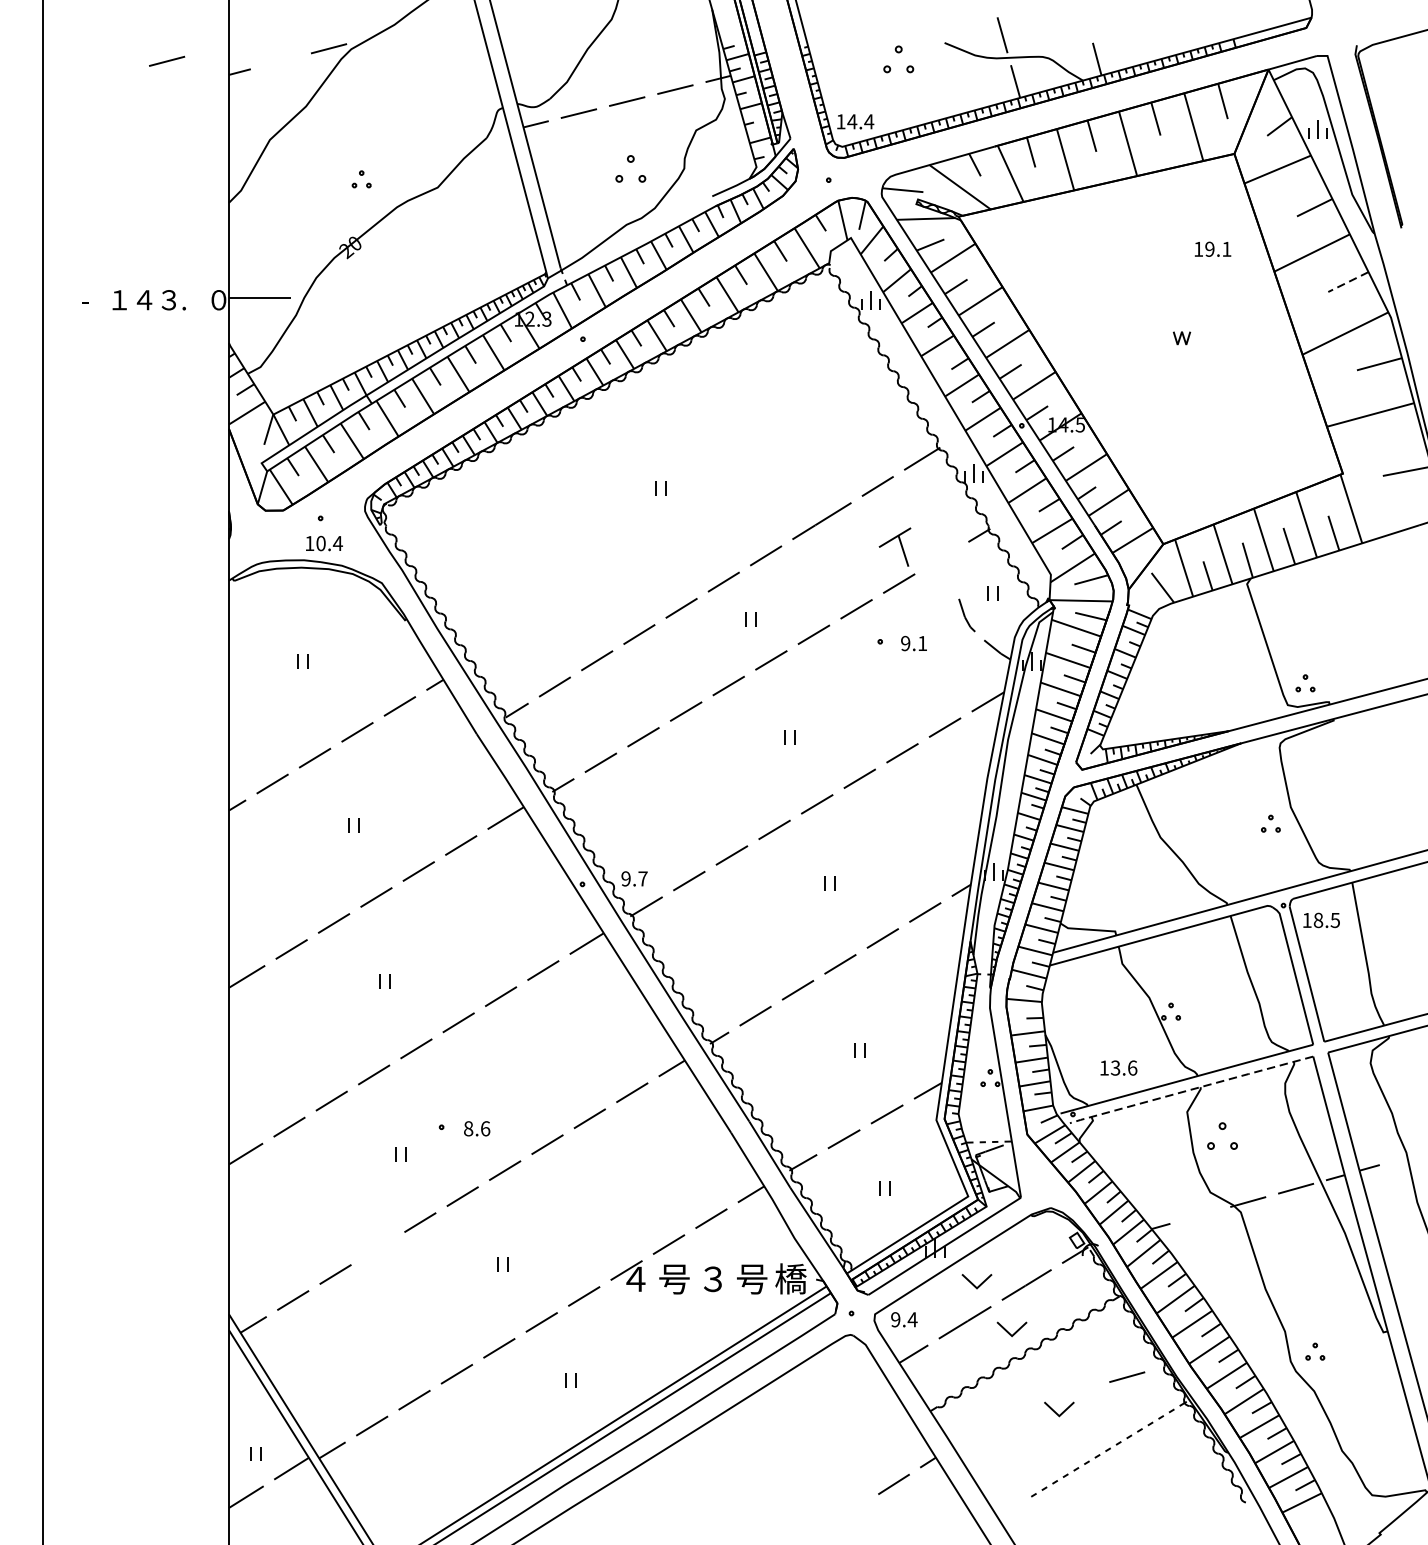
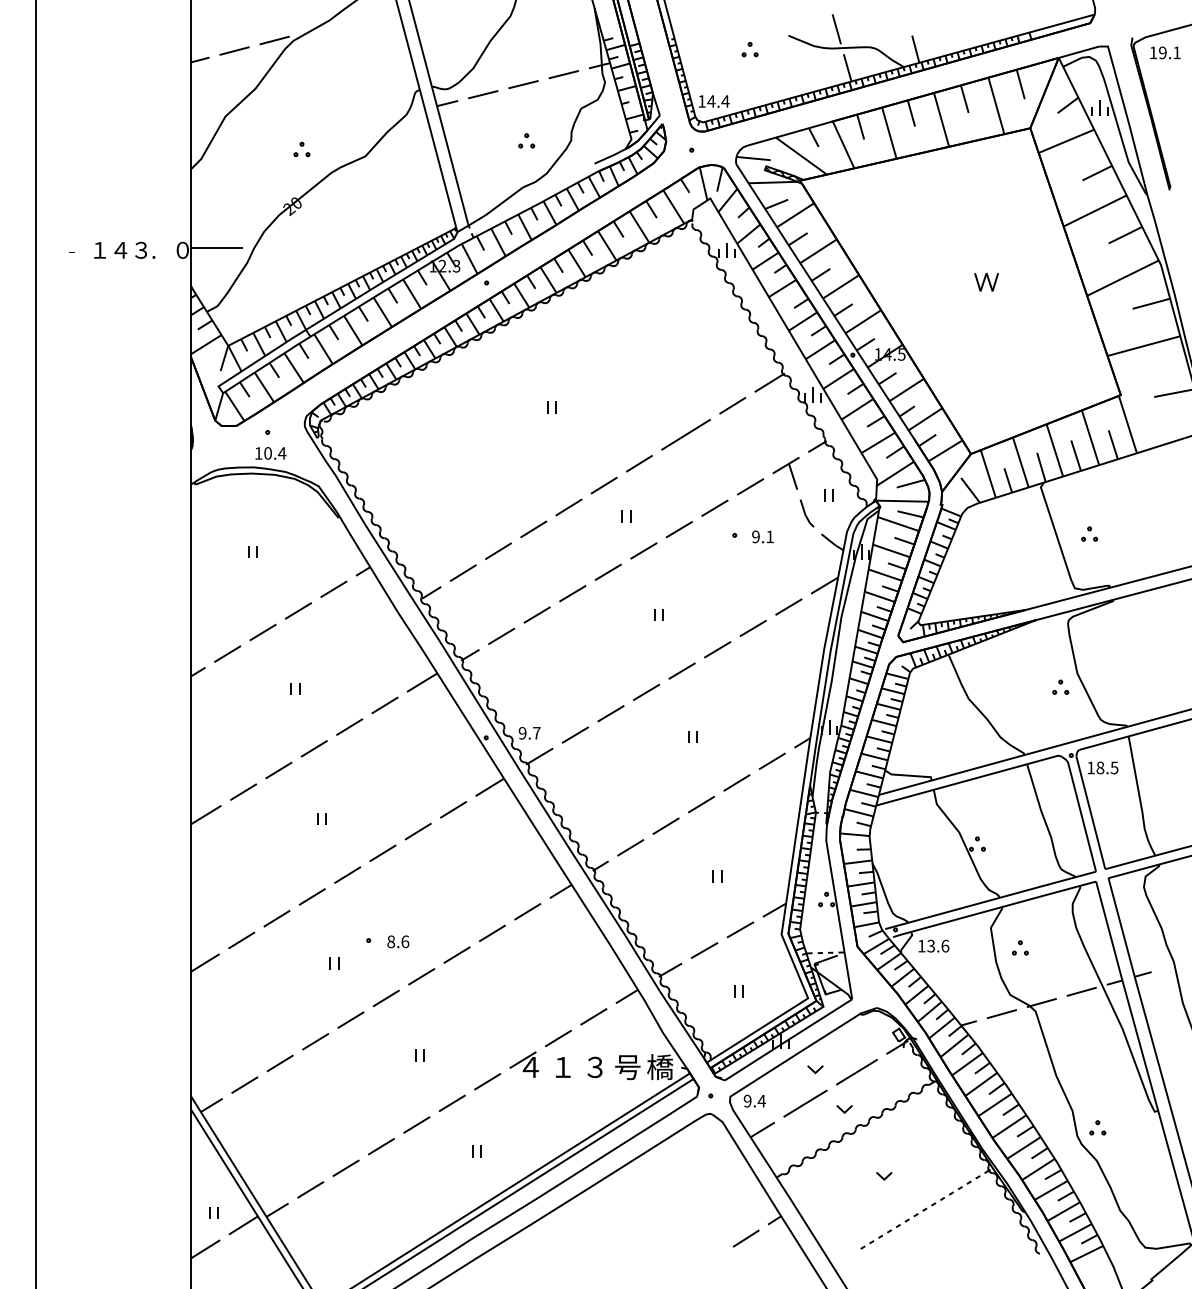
part: (897, 59) -> (749, 49), size x0.62
line: (166, 60) -> (234, 50), moved
part: (630, 168) -> (526, 140), size x0.62
text: (1213, 248) -> (1165, 52), moved
line: (1348, 282) -> (1125, 235), dashed -> solid
part: (1181, 337) -> (986, 281), size x1.67
part: (894, 547) -> (785, 473), moved
part: (1305, 682) -> (1089, 533), moved
text: (1118, 1067) -> (933, 945), moved
line: (1191, 1090) -> (994, 909), dashed -> solid
part: (1222, 1135) -> (1020, 947), size x0.62
line: (377, 1248) -> (315, 1041), added
text: (673, 1279) -> (562, 1067), 号 -> １
part: (977, 1281) -> (815, 1069), size x0.62
part: (1011, 1329) -> (844, 1109), size x0.62
line: (1126, 1377) -> (1001, 1014), moved
part: (1059, 1409) -> (884, 1176), size x0.62

